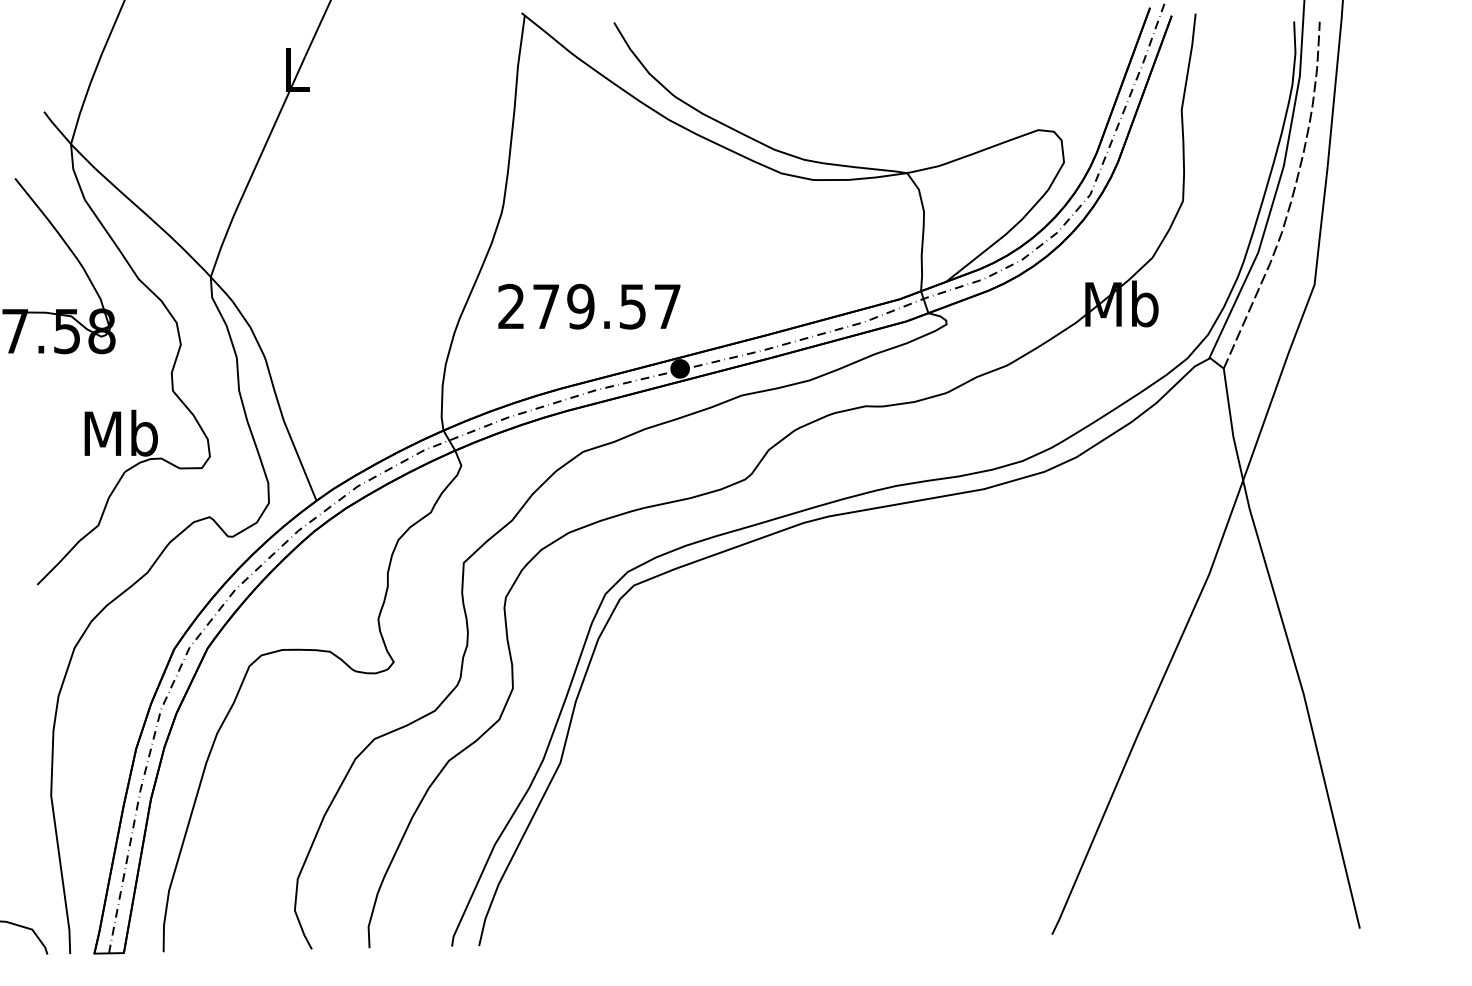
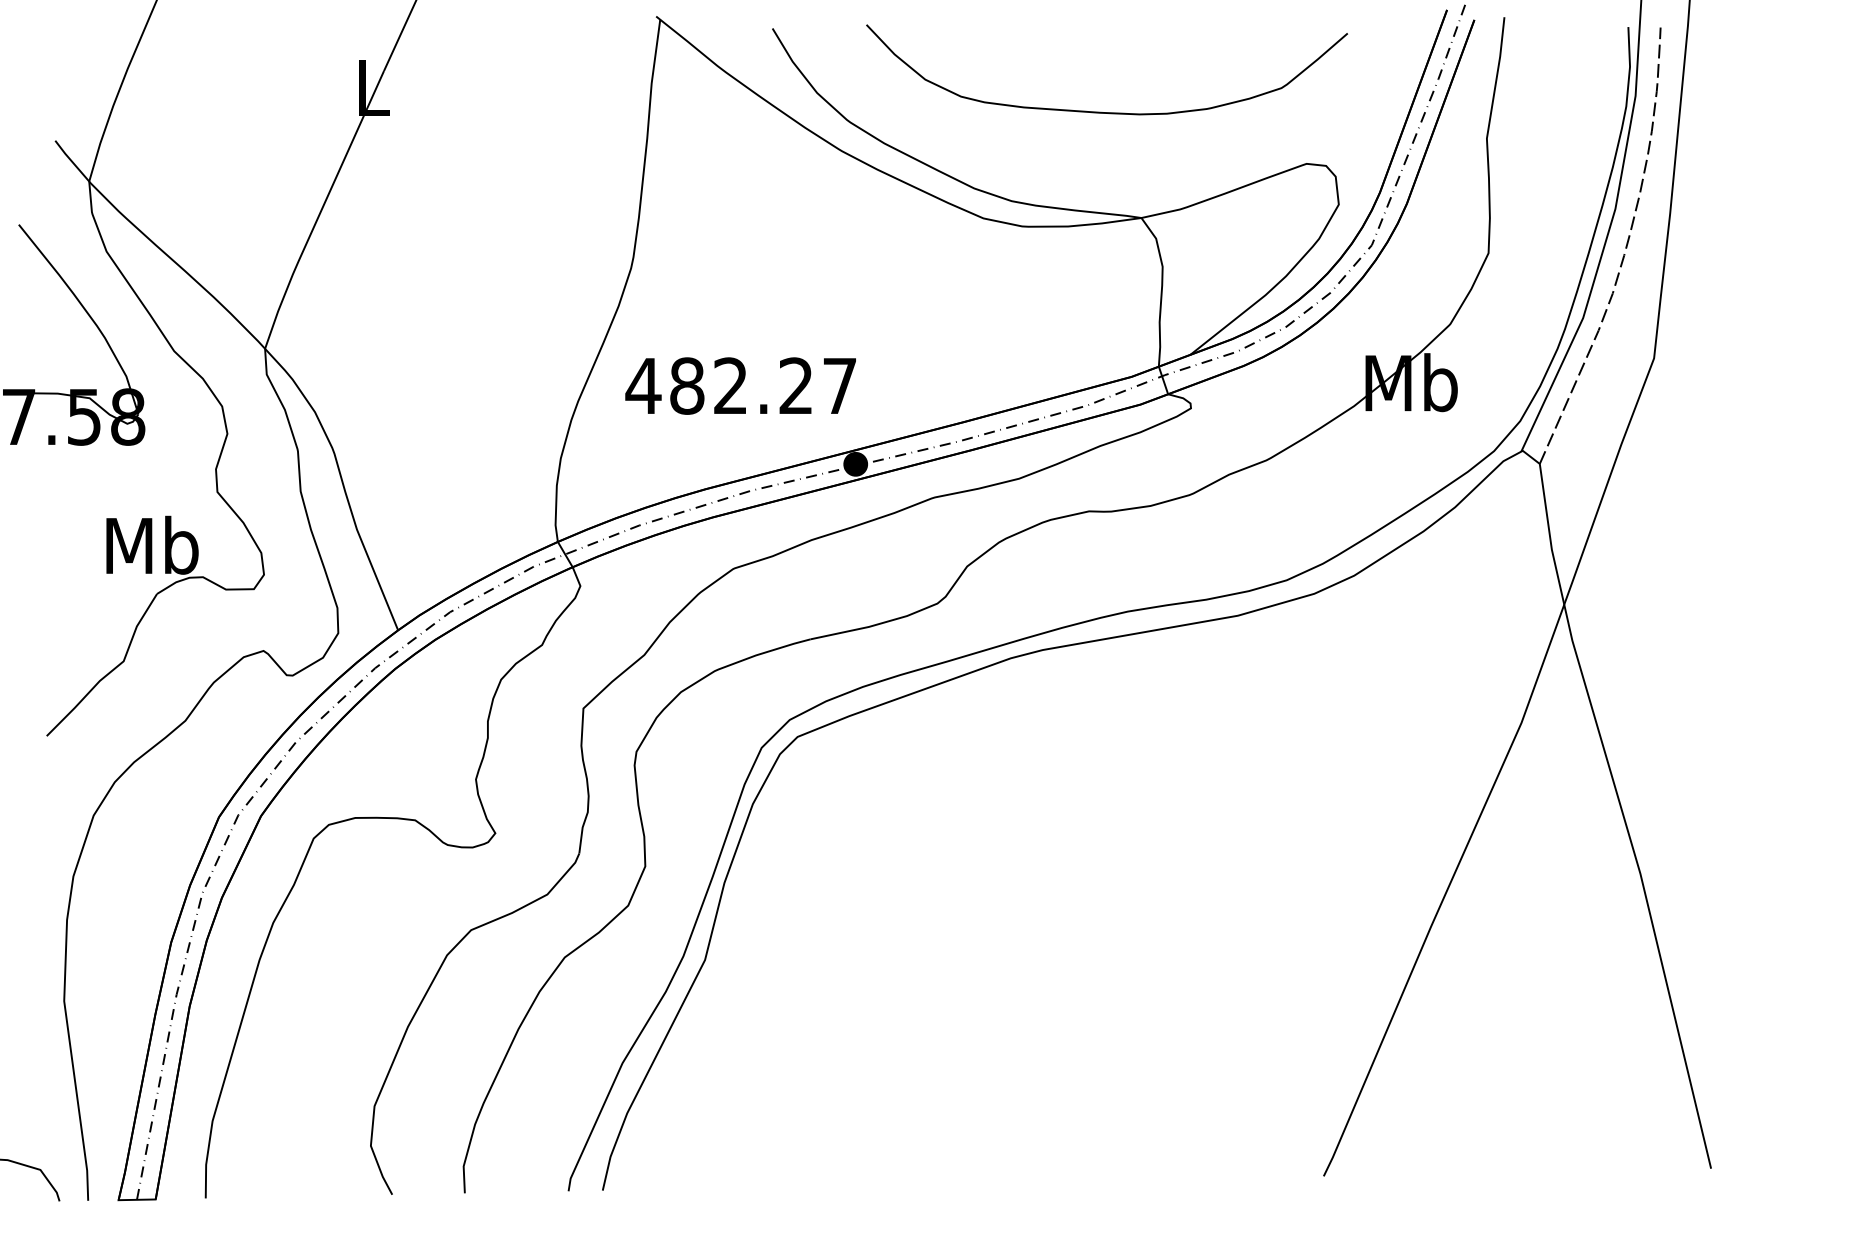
curve: (879, 88) -> (1106, 111), added
text: (571, 306) -> (718, 385), 279.57 -> 482.27

